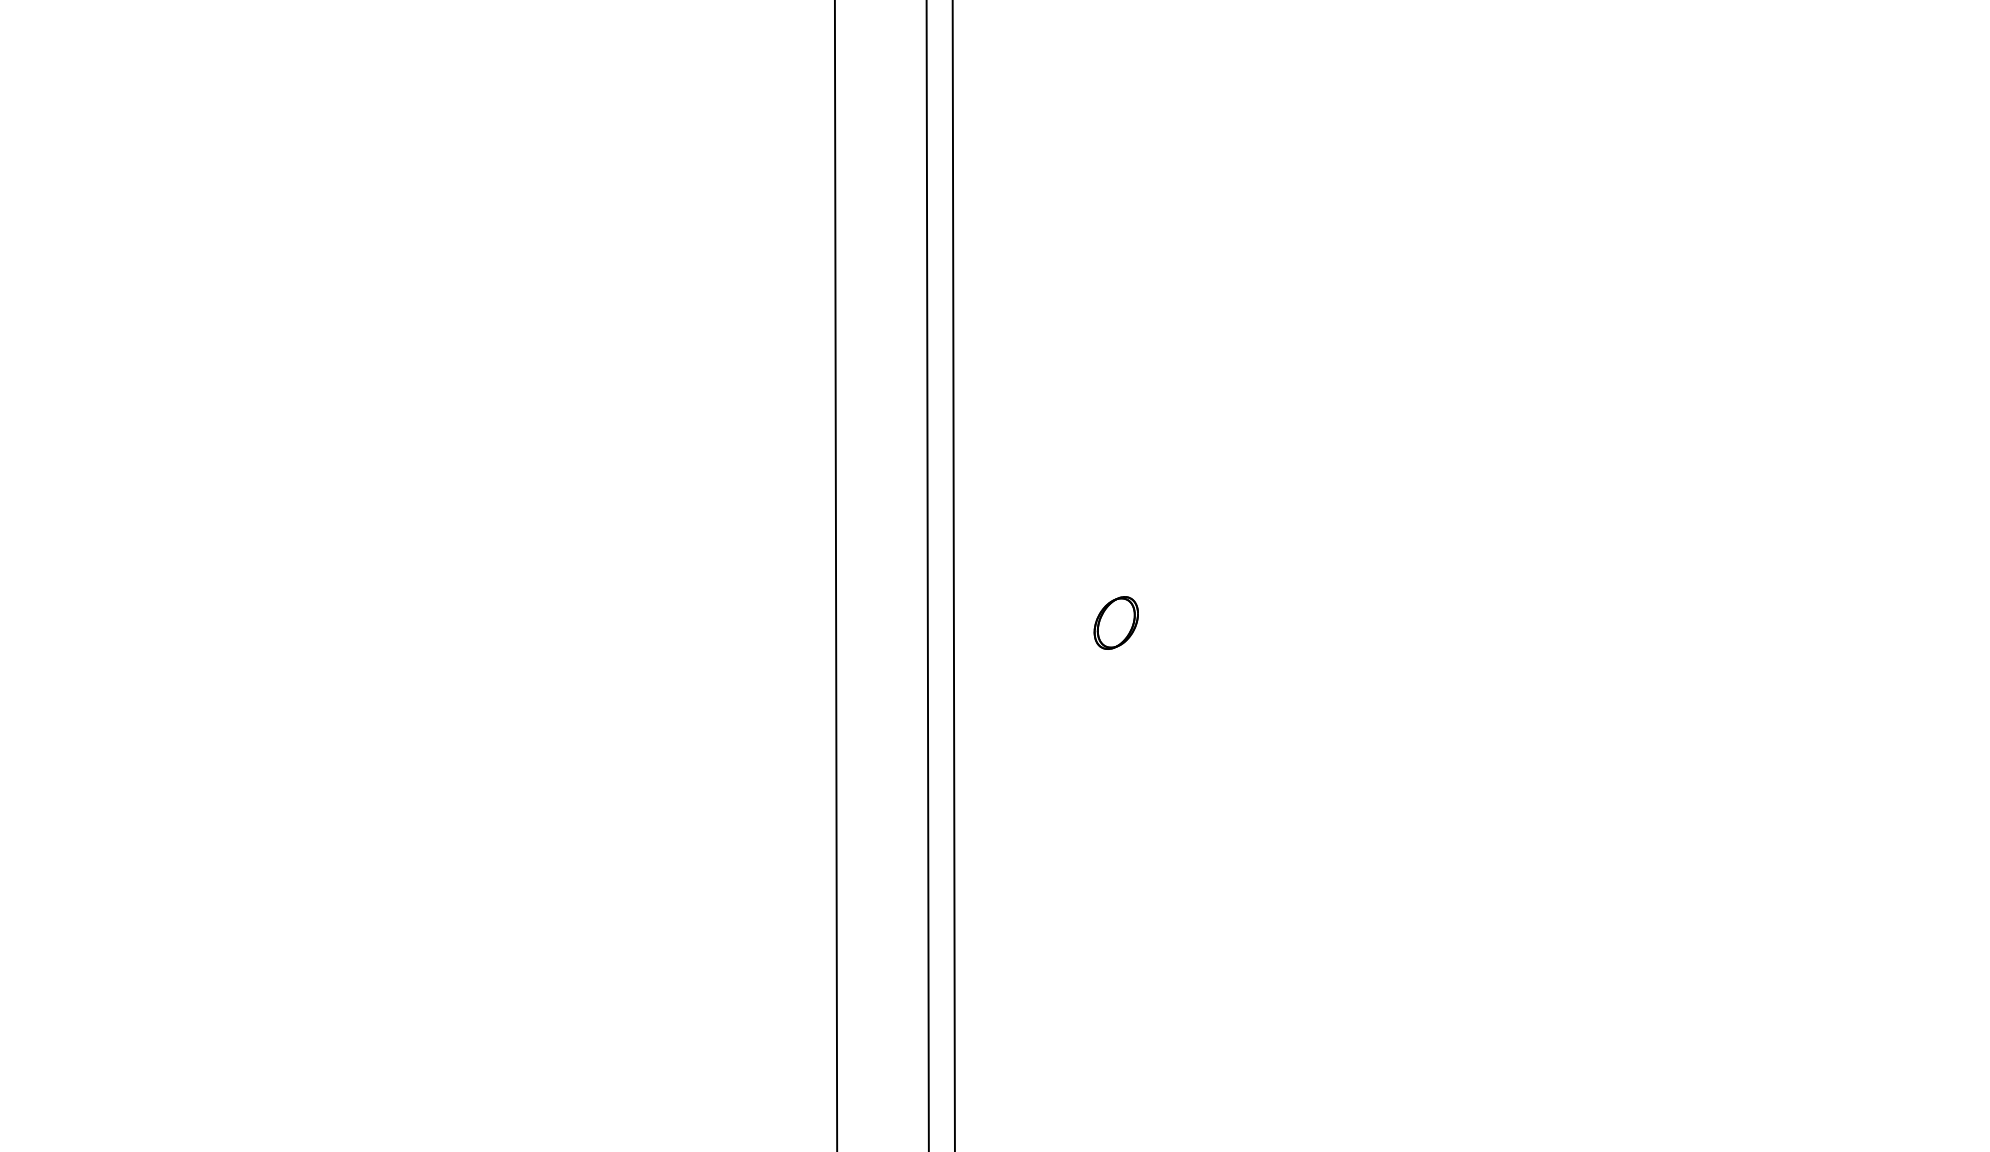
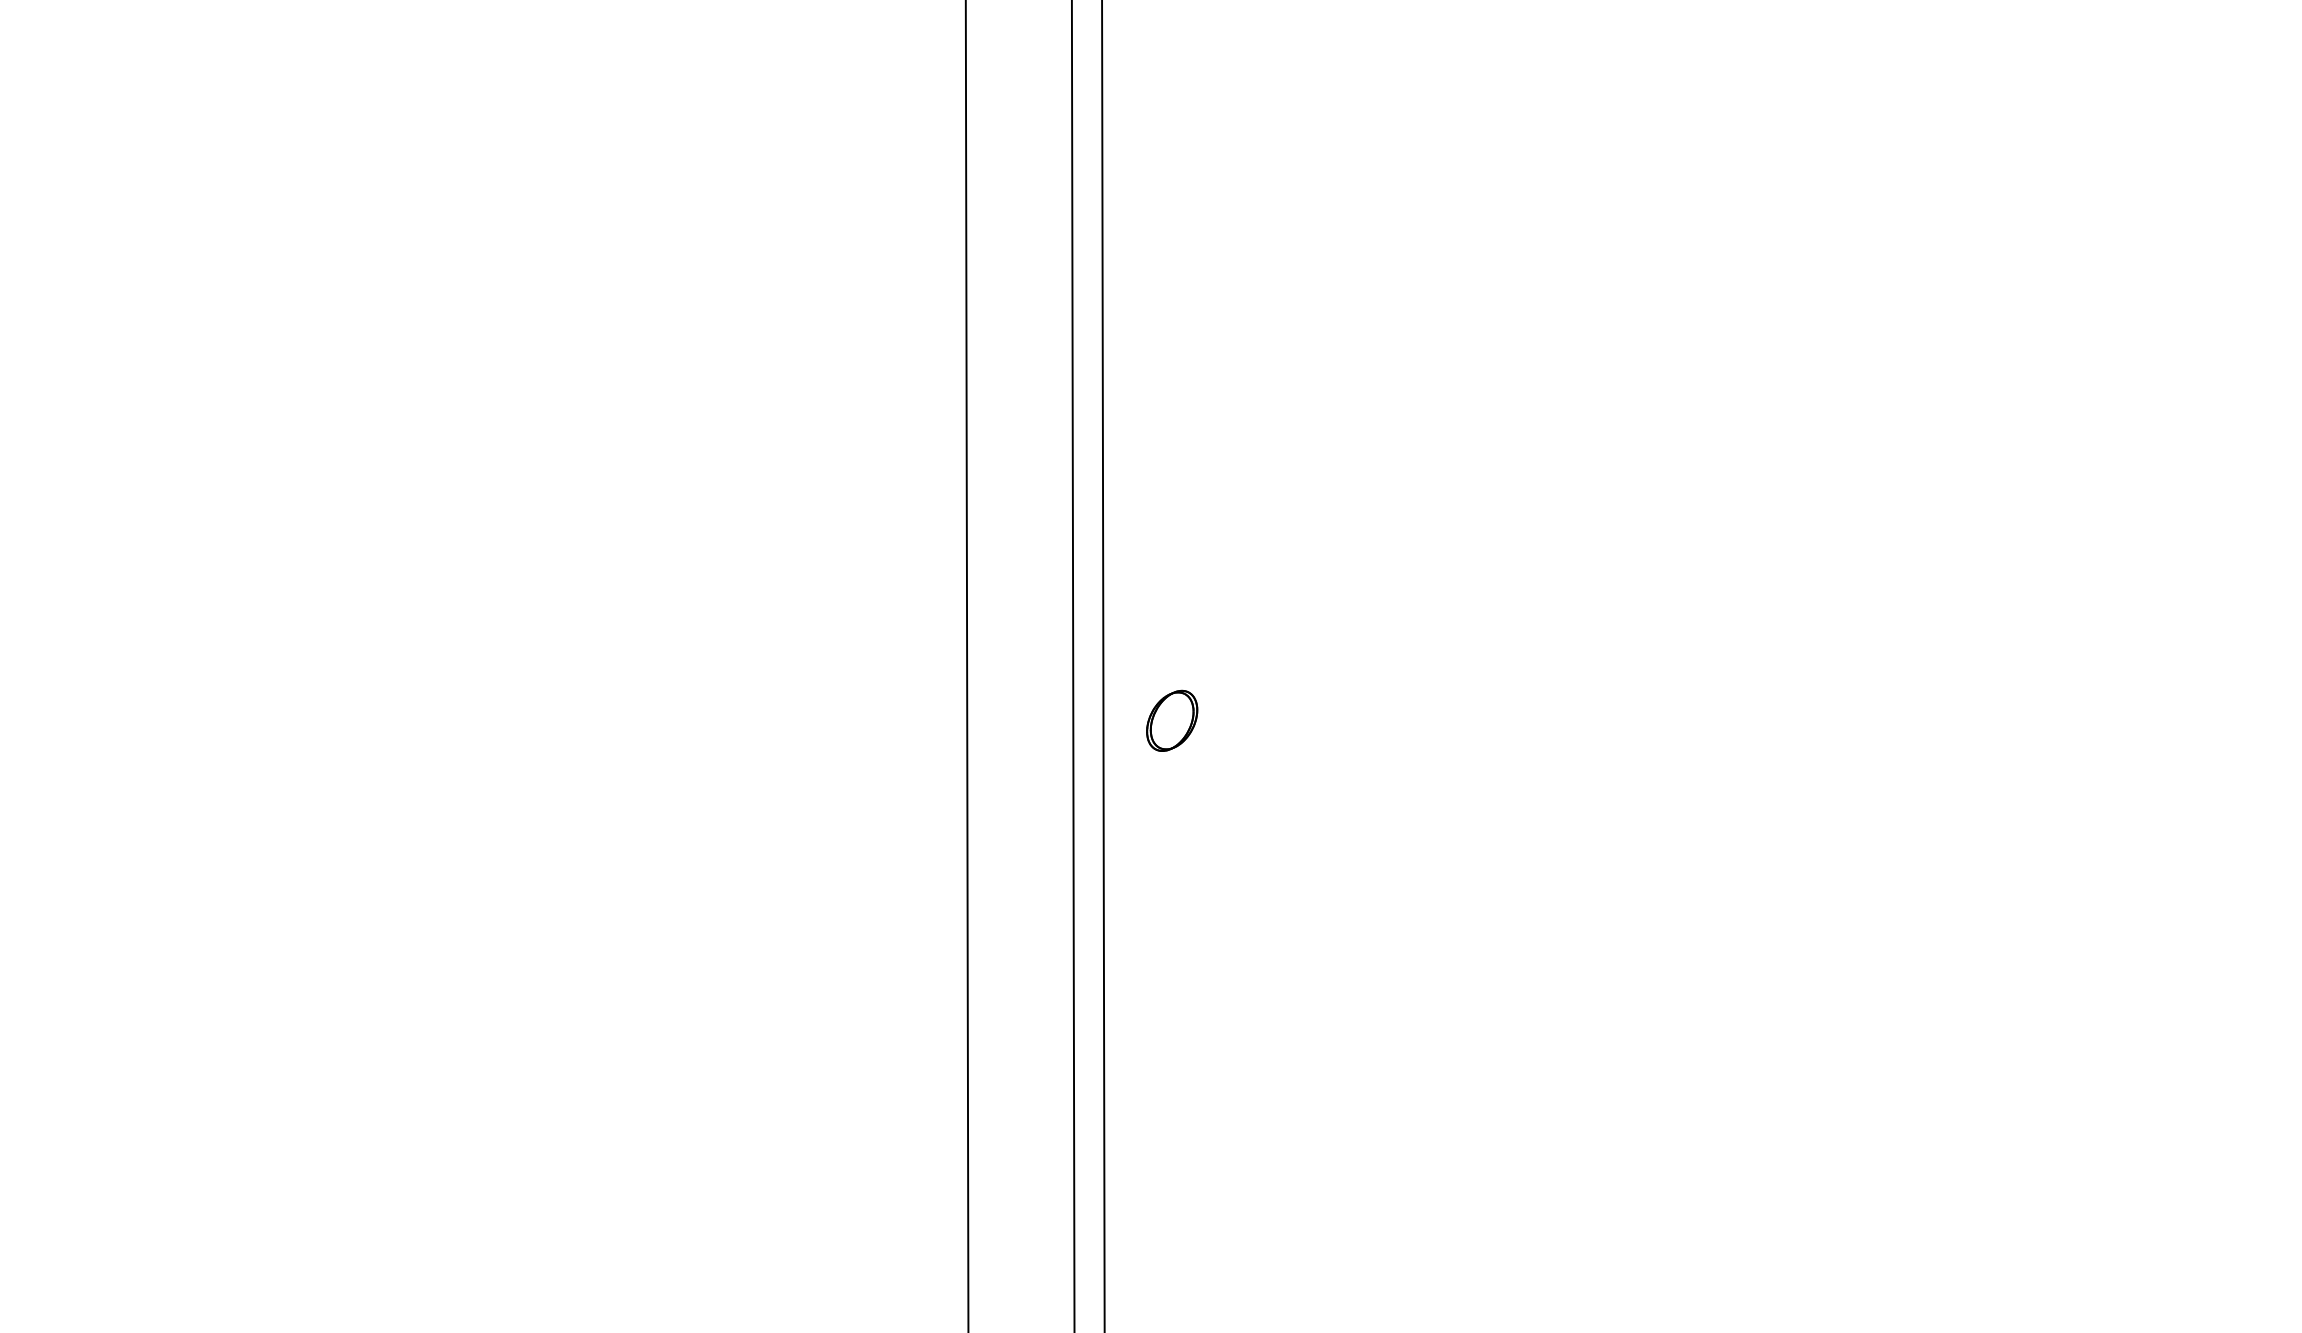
part: (1115, 622) -> (1171, 720), moved

